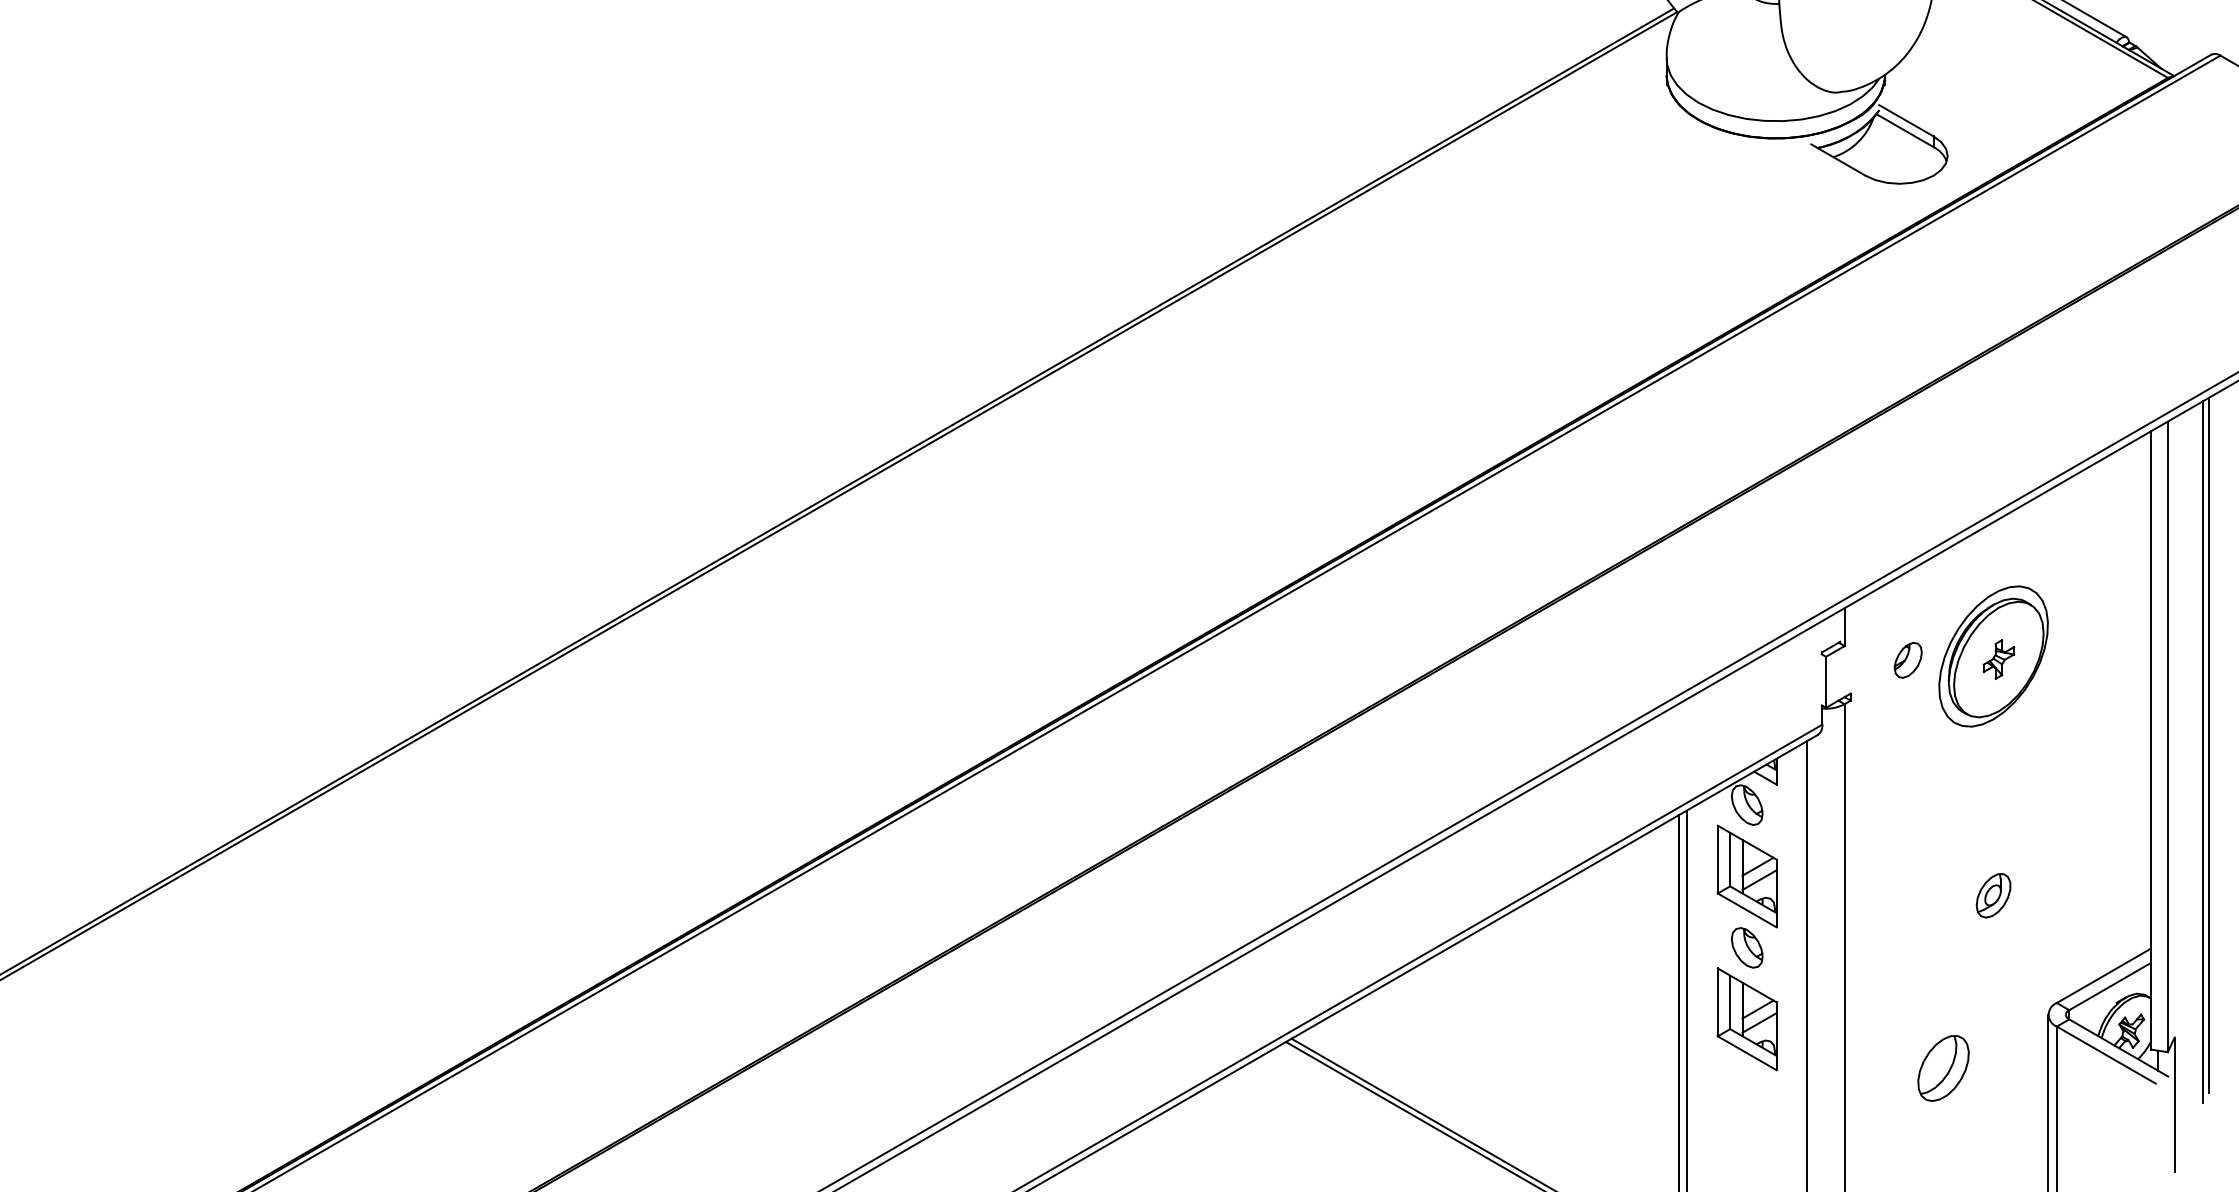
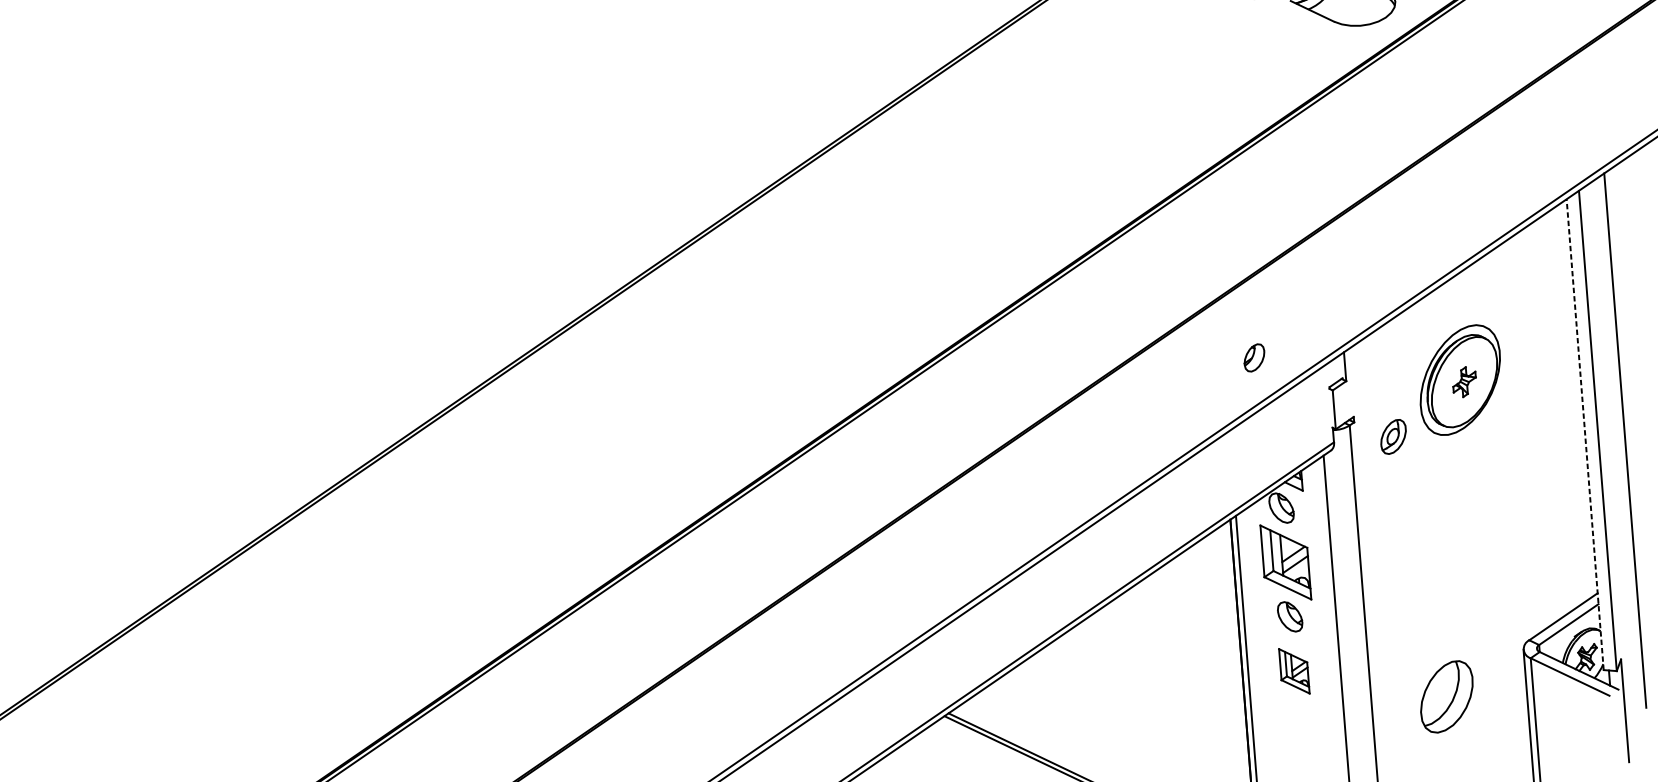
part: (1907, 660) -> (1253, 358), moved
line: (2150, 740) -> (1584, 434), solid -> dashed
line: (2209, 744) -> (1630, 434), removed
part: (1993, 895) -> (1393, 436), moved
part: (1746, 1019) -> (1293, 671), size x0.6
part: (1943, 1068) -> (1446, 696), size x1.4

